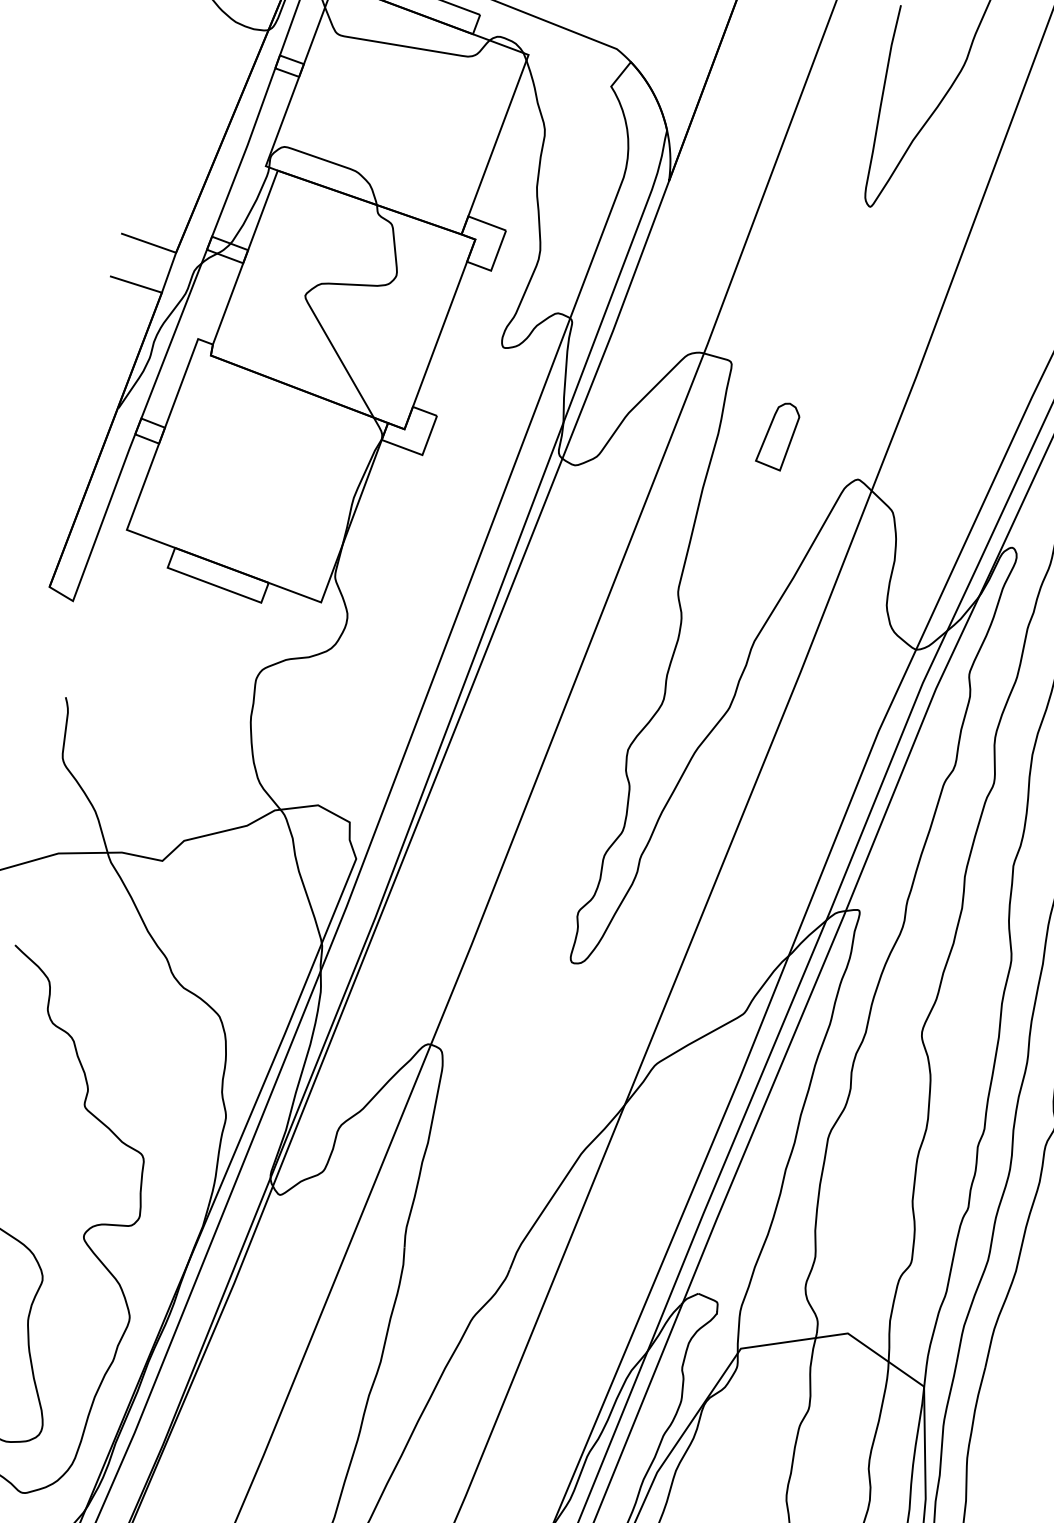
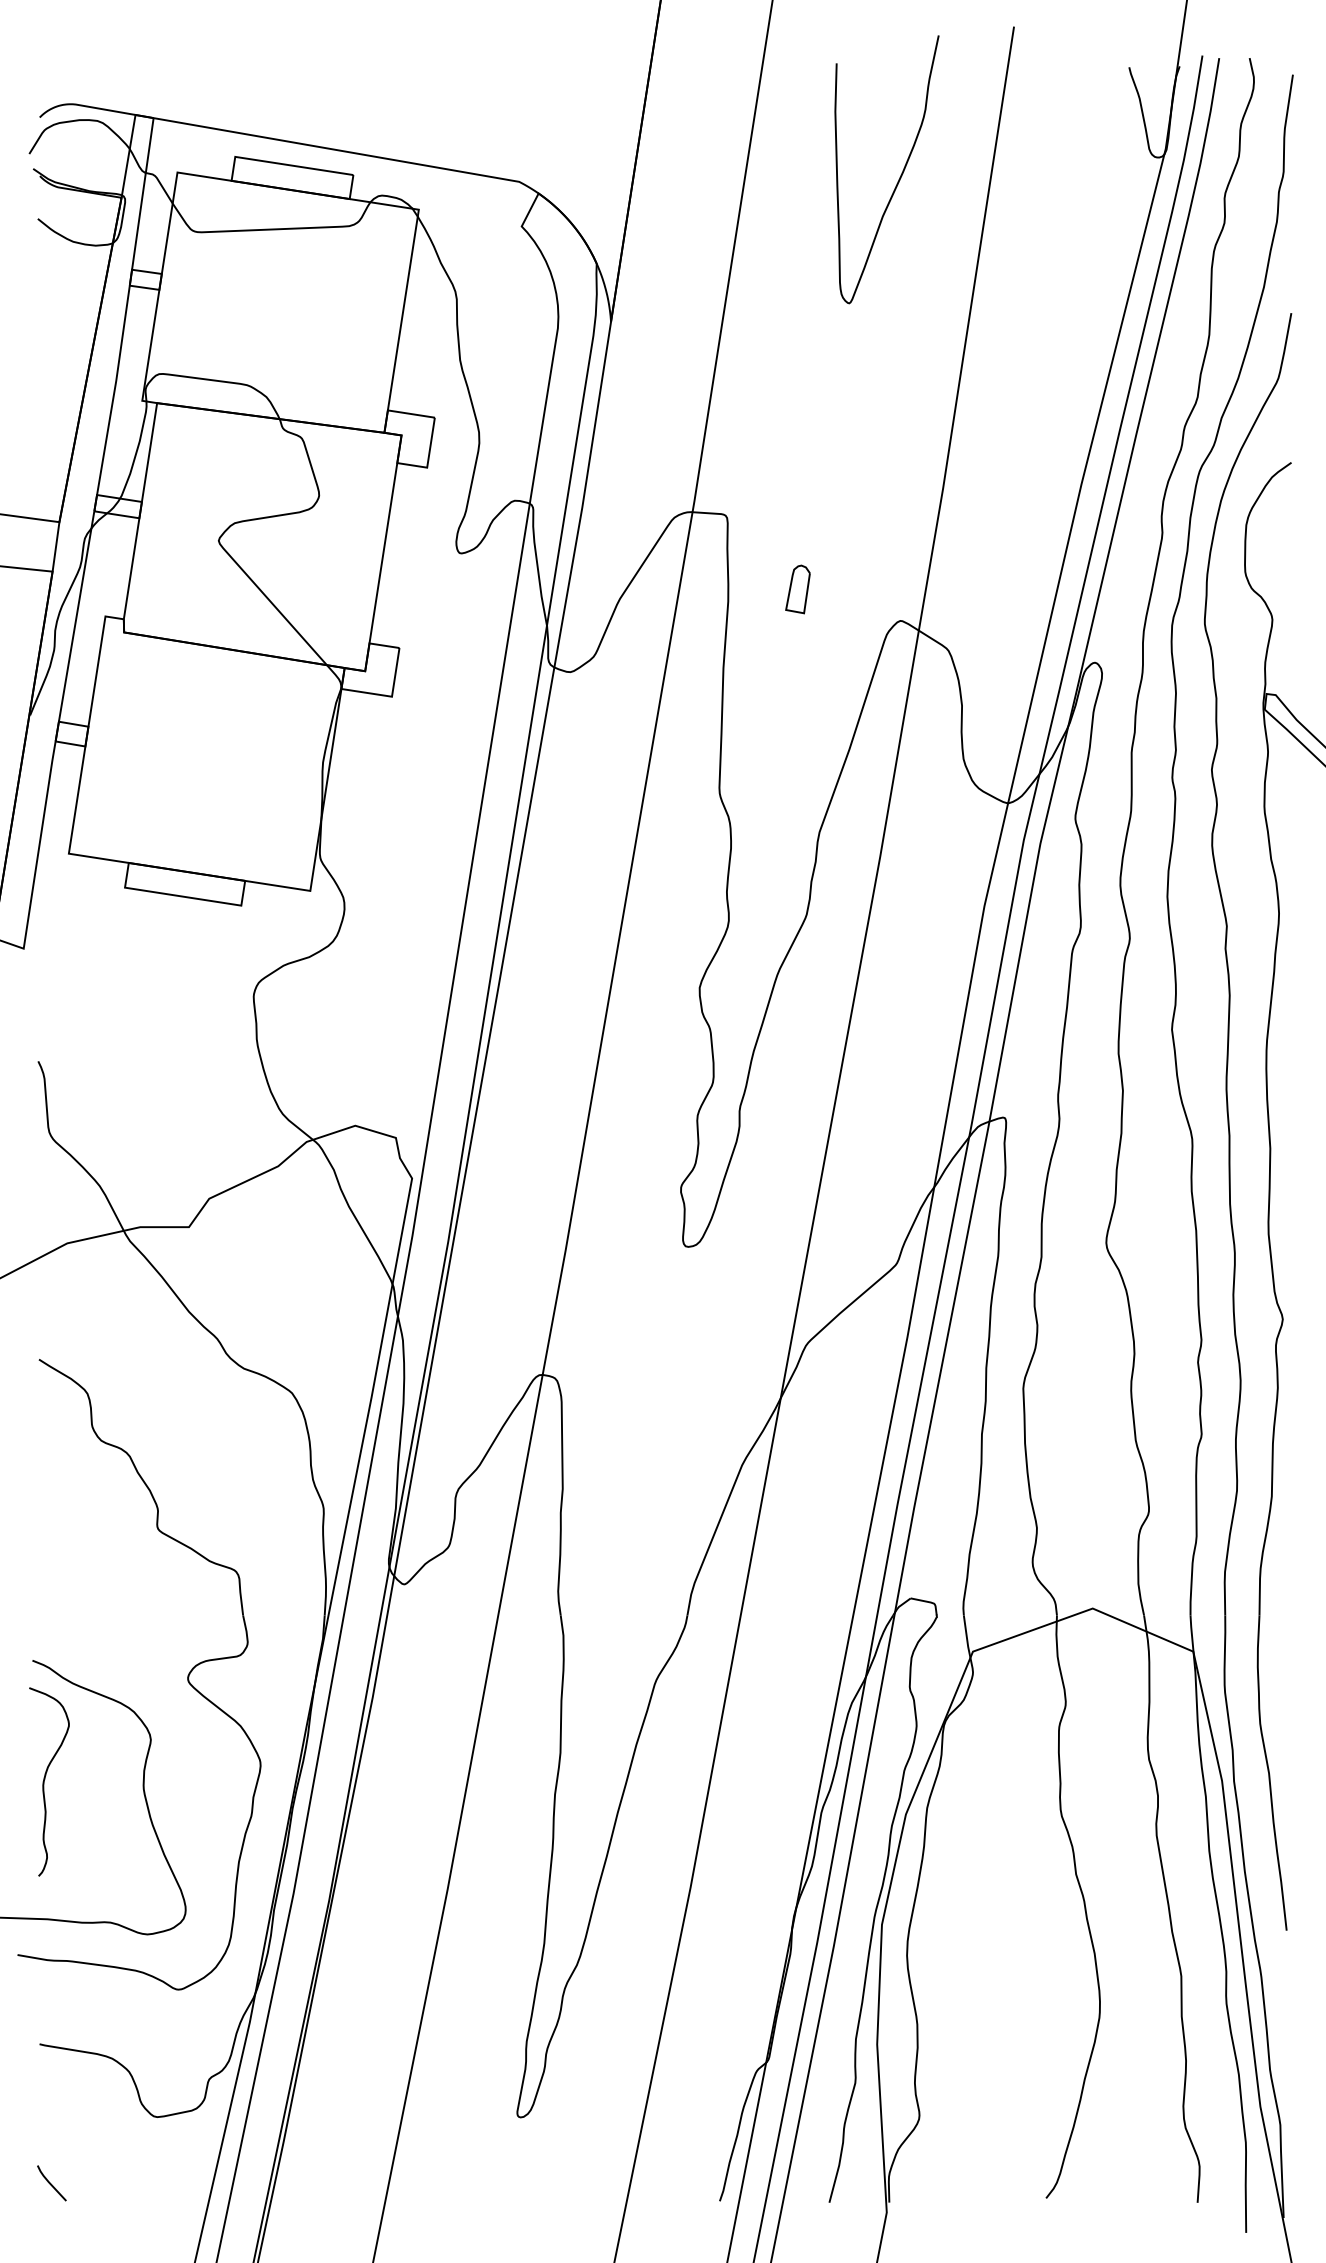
part: (777, 435) -> (797, 589), size x0.6

